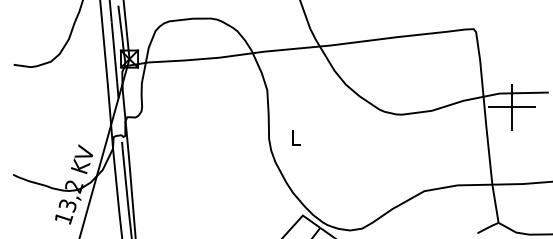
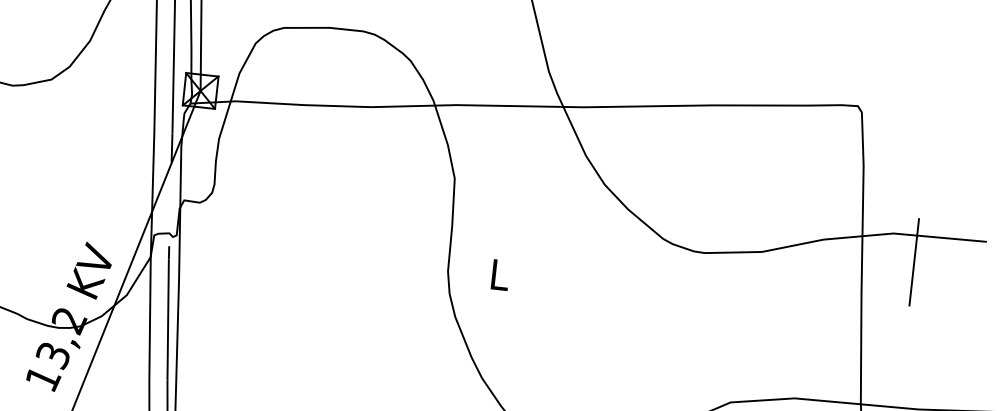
line: (511, 107) -> (913, 262), removed

